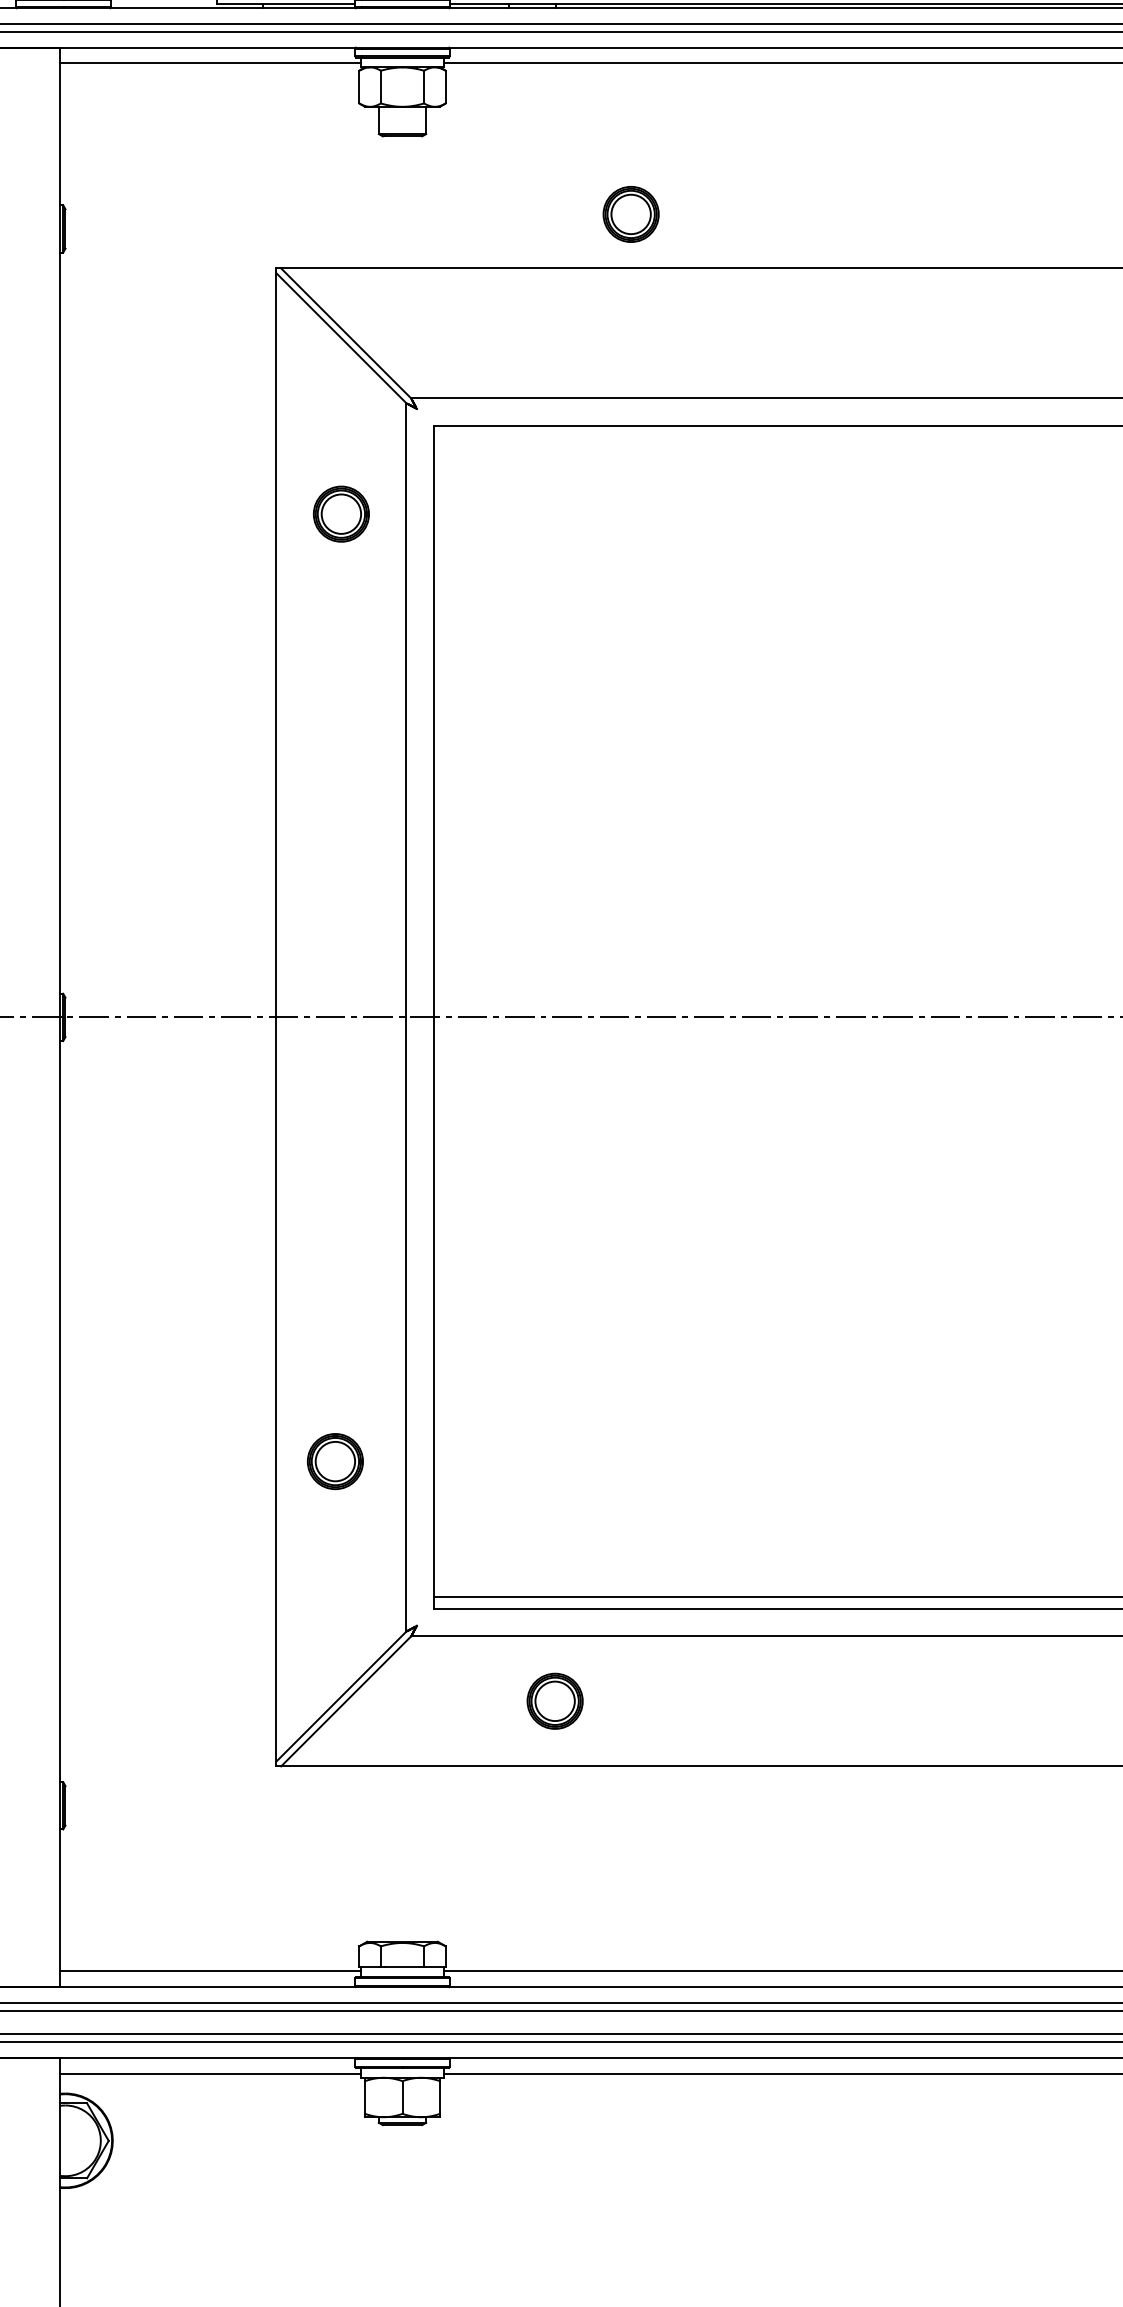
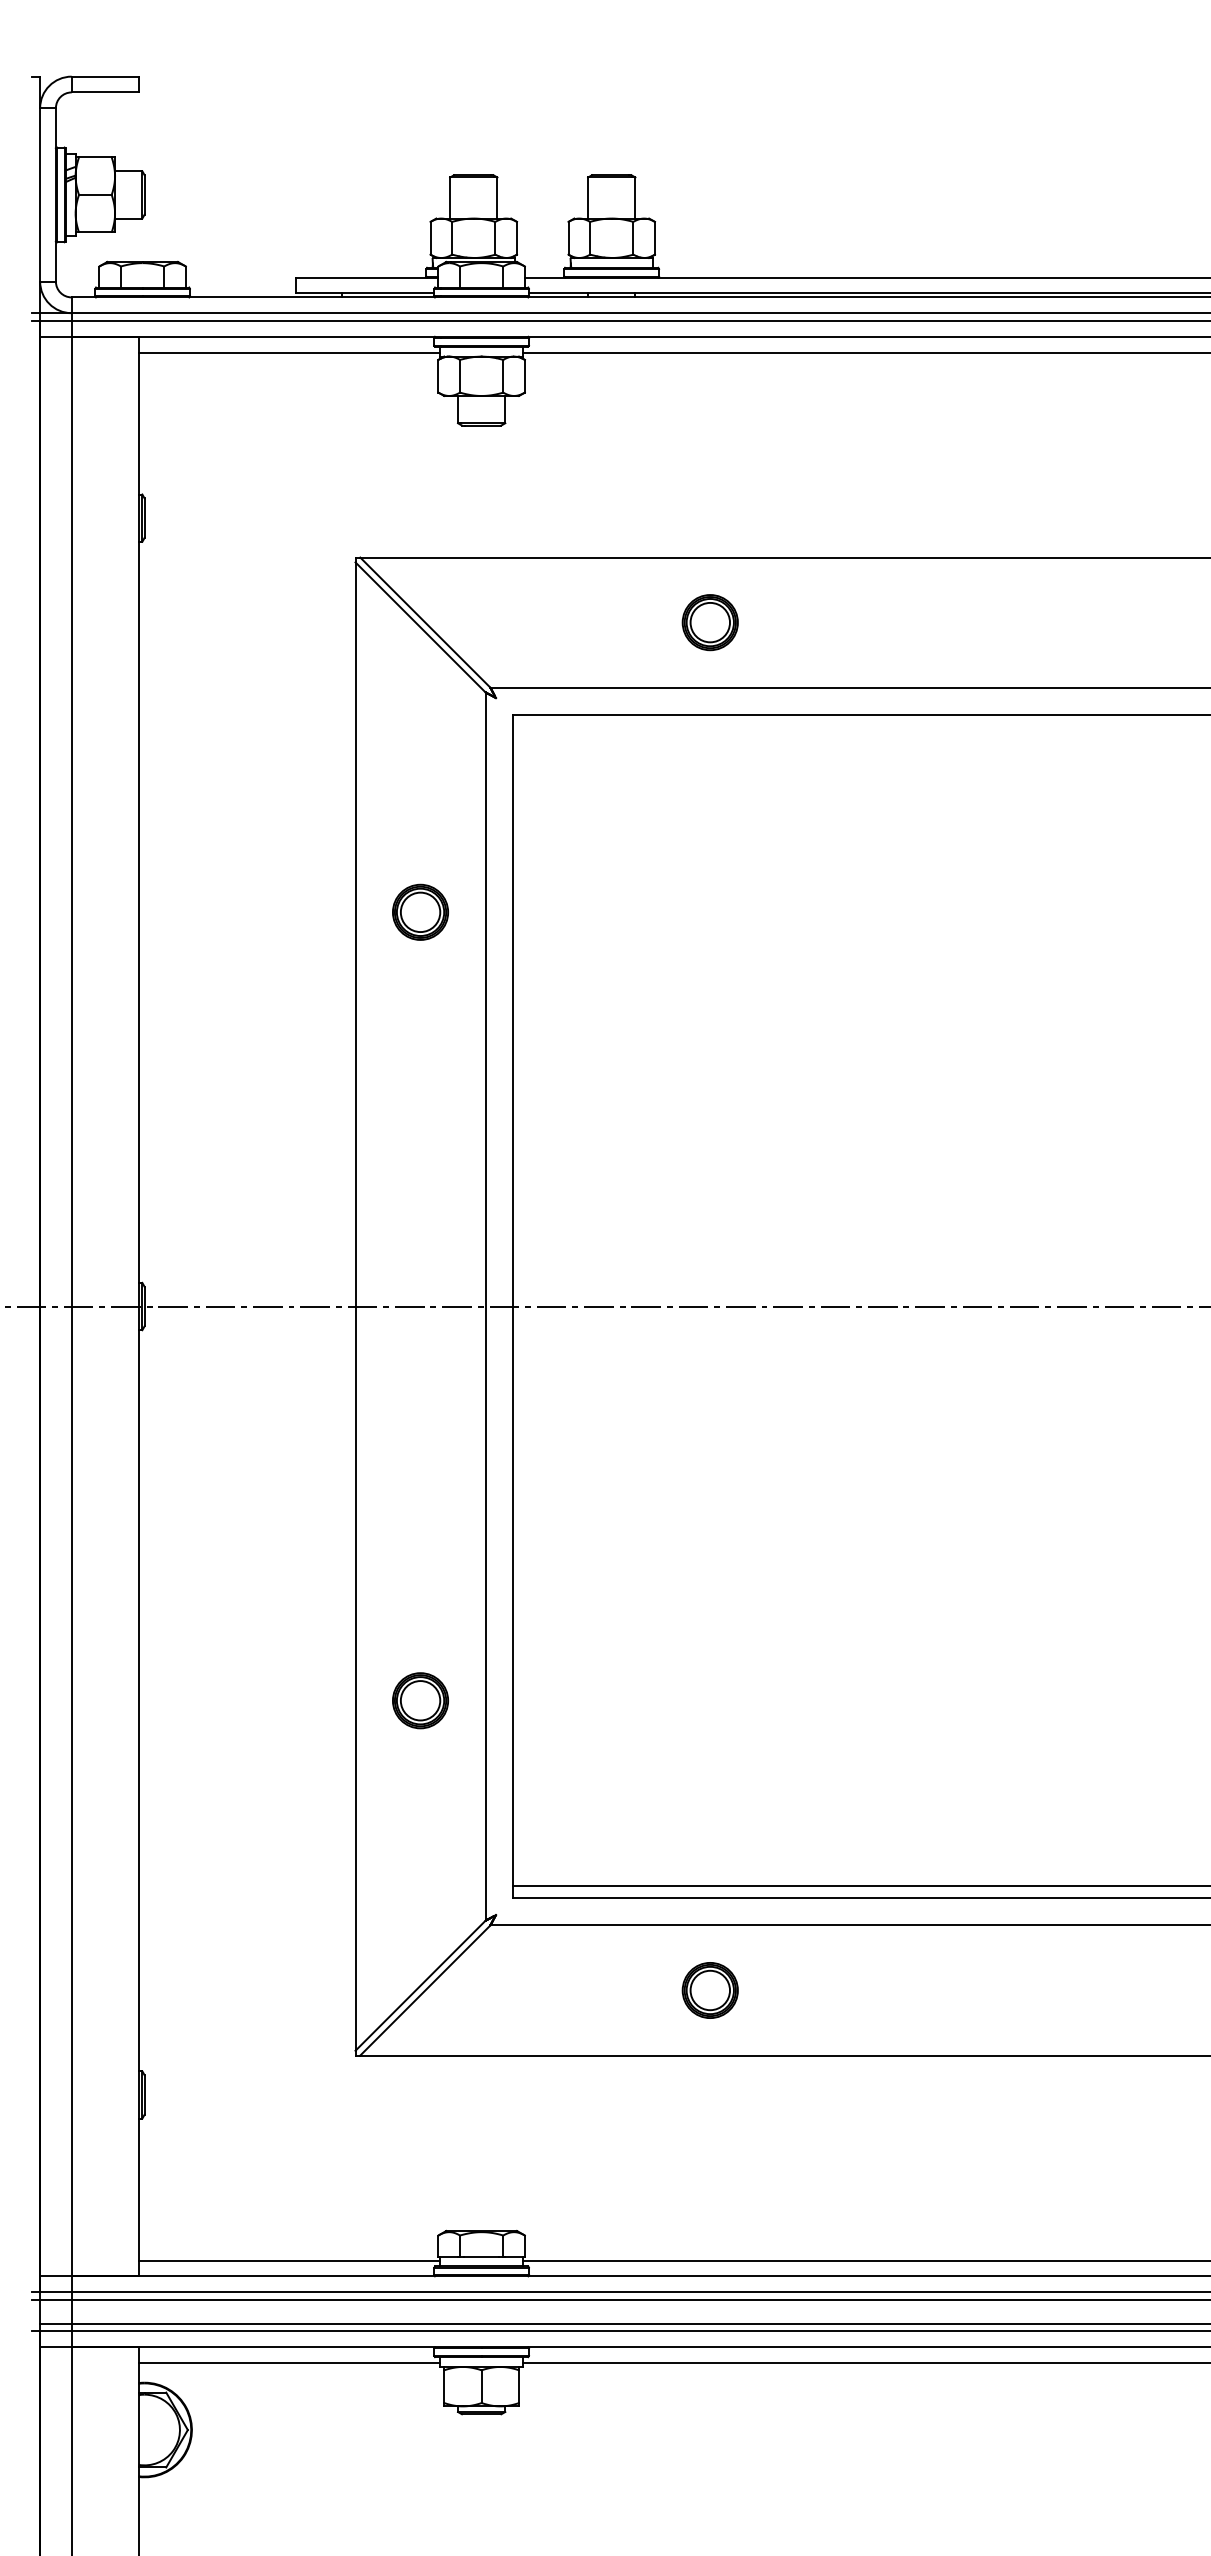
part: (630, 214) -> (709, 622), moved
part: (341, 513) -> (420, 911), moved
part: (335, 1461) -> (420, 1700), moved
part: (554, 1701) -> (709, 1990), moved

